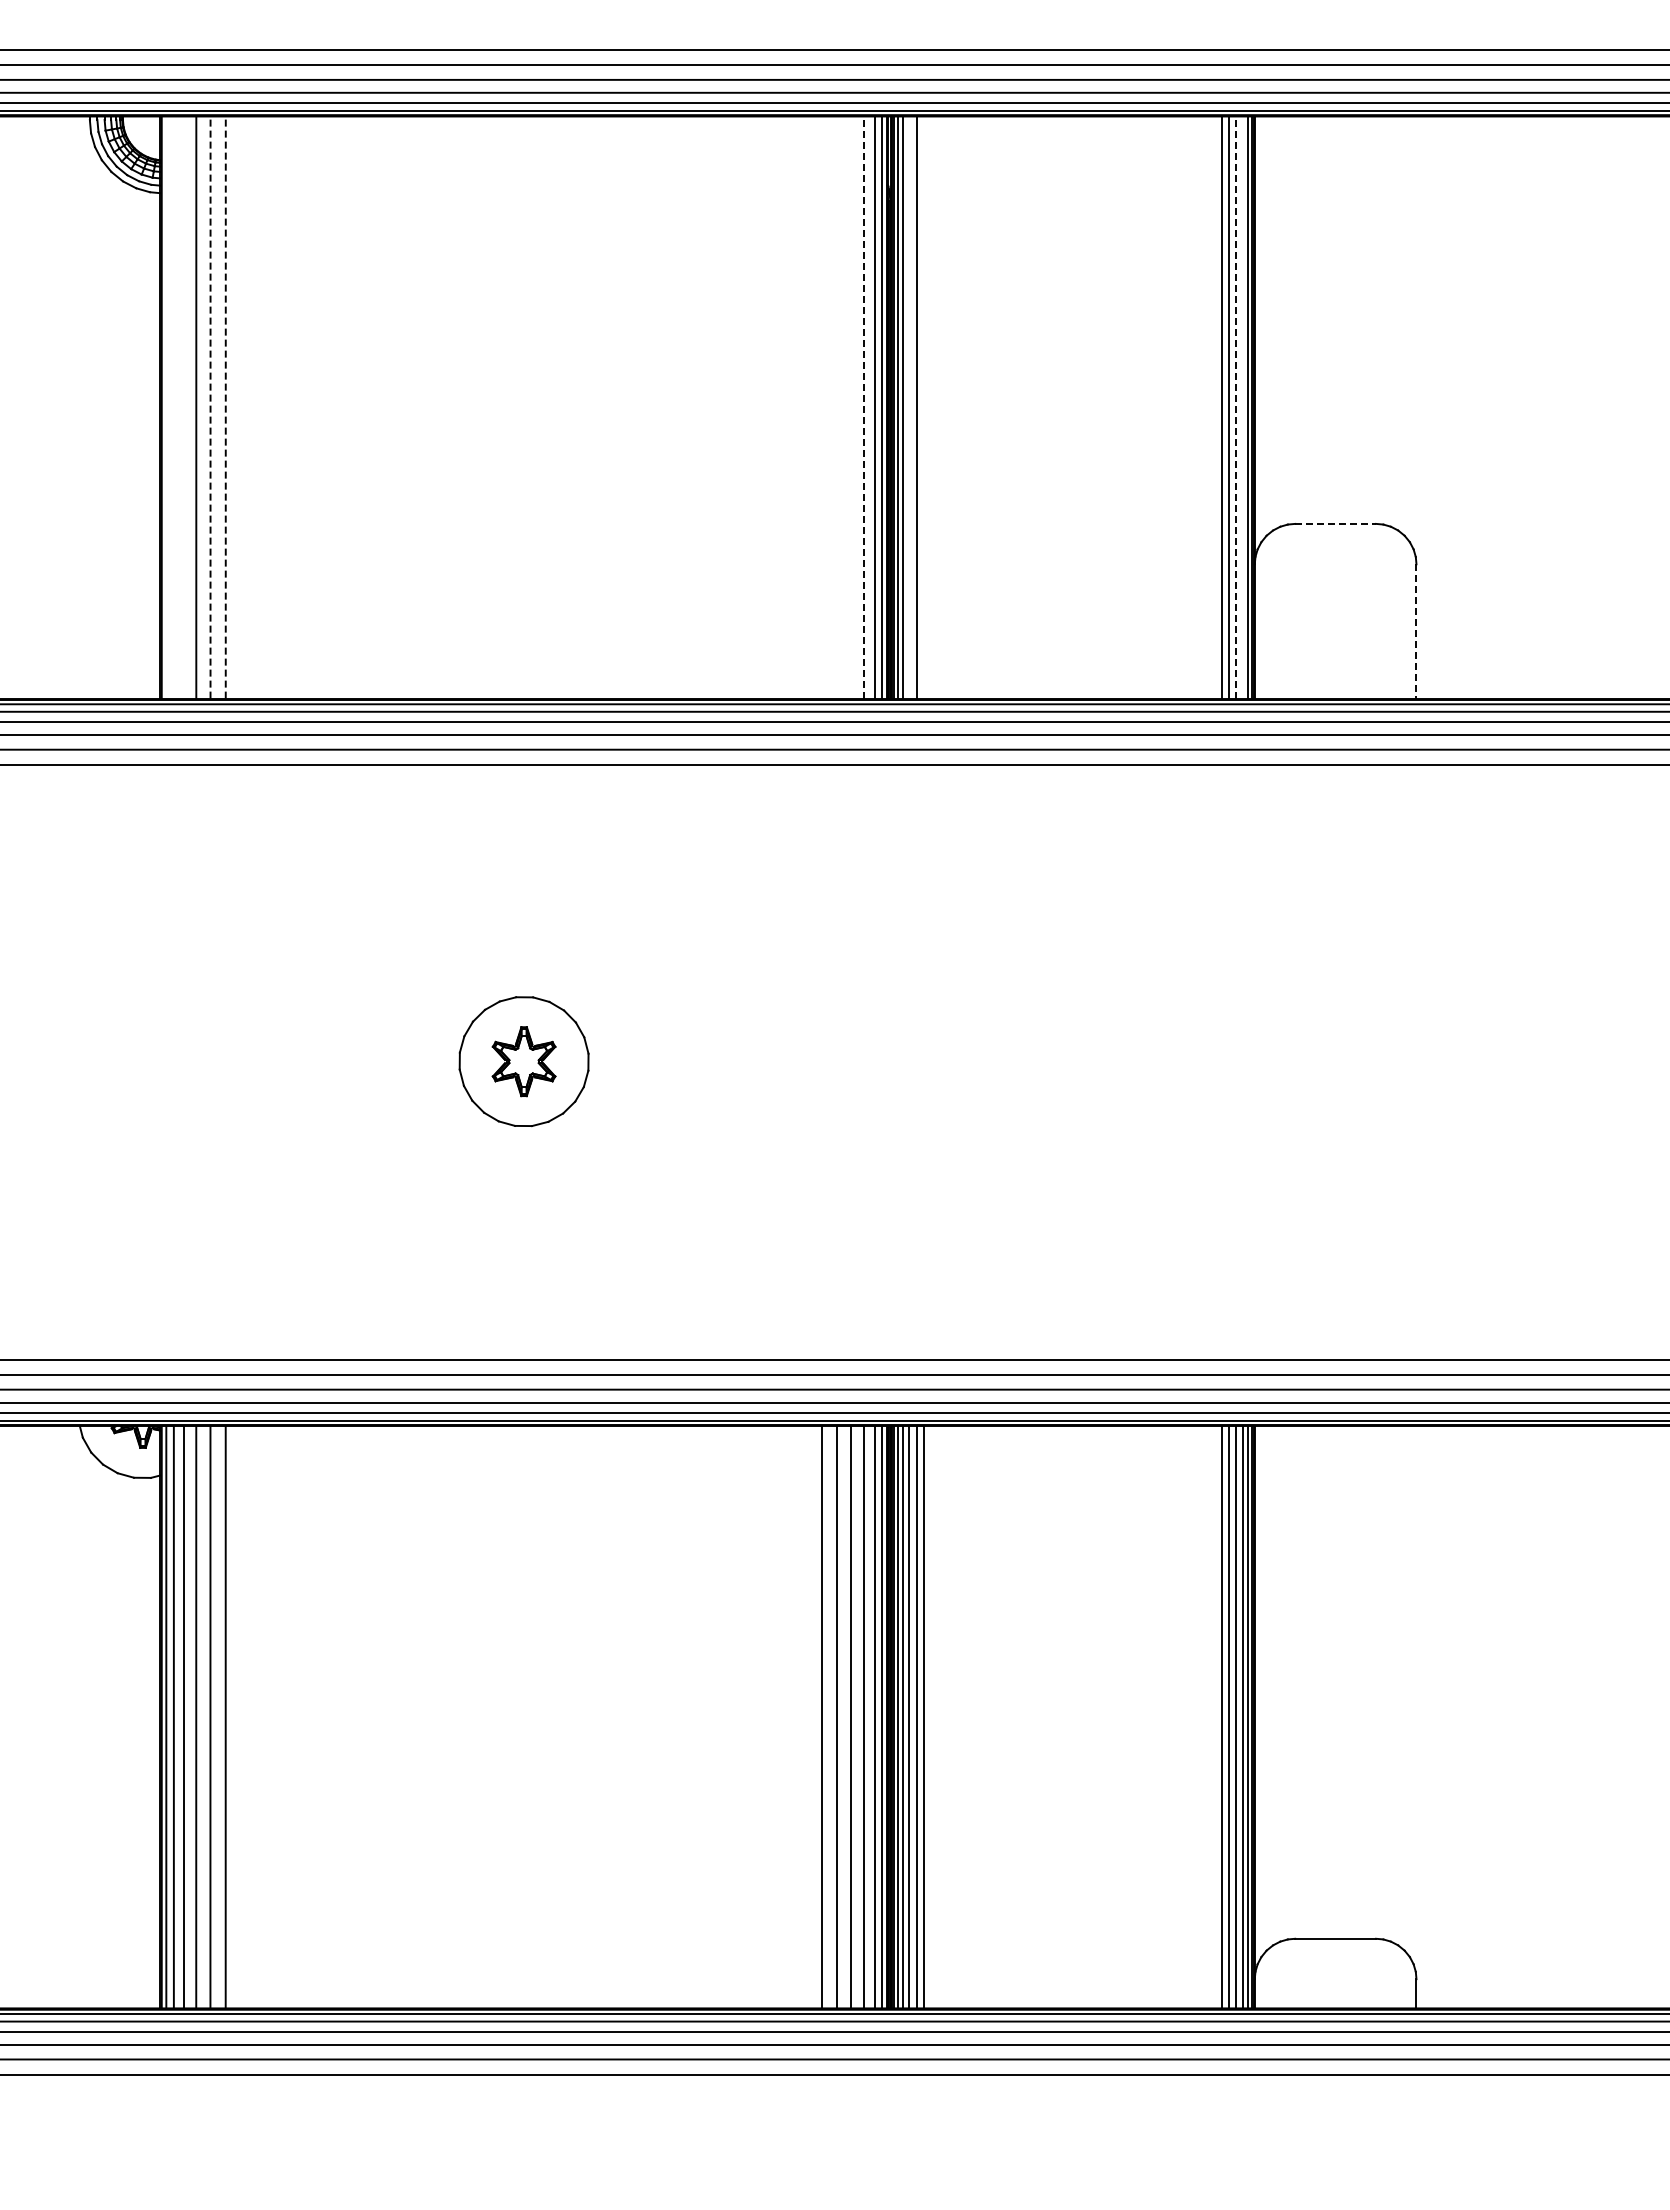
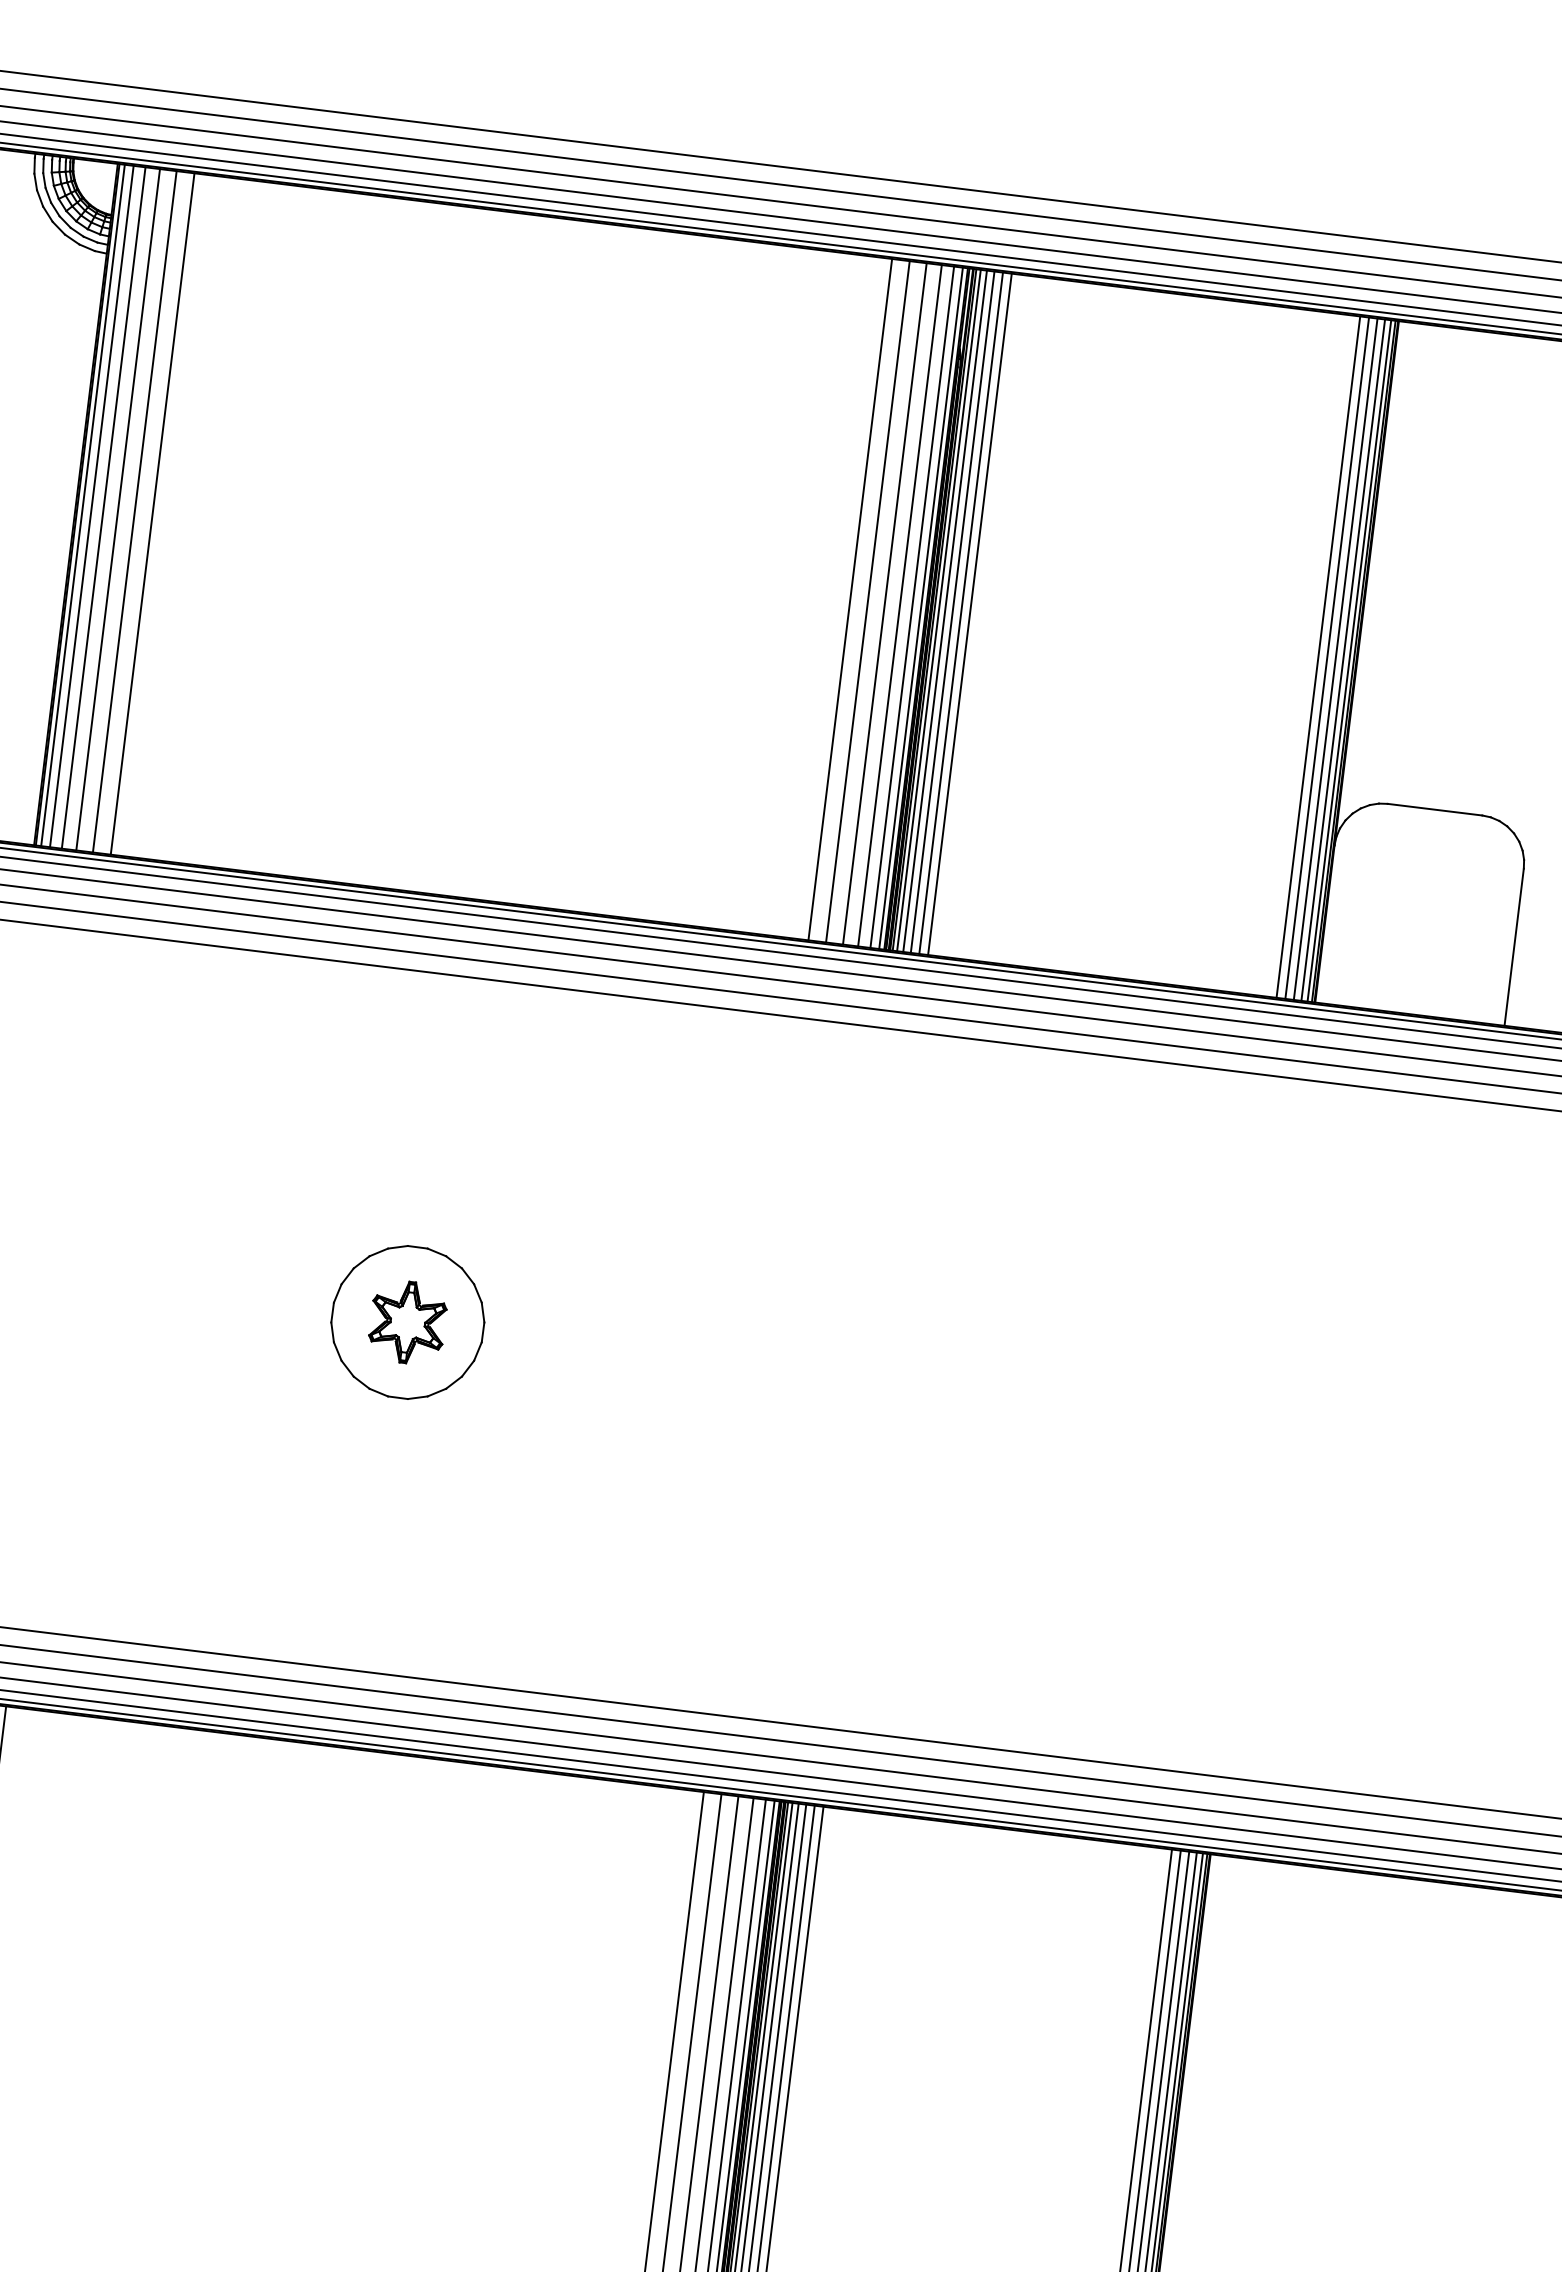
line: (166, 407) -> (83, 505), added
line: (173, 407) -> (91, 506), added
line: (183, 407) -> (103, 507), added
line: (210, 407) -> (134, 511), dashed -> solid
line: (225, 407) -> (152, 513), dashed -> solid
line: (821, 407) -> (849, 599), added
line: (836, 407) -> (867, 601), added
line: (851, 407) -> (885, 603), added
line: (864, 407) -> (900, 605), dashed -> solid
line: (909, 407) -> (952, 612), added
line: (924, 407) -> (970, 614), added
line: (1236, 407) -> (1335, 659), dashed -> solid
line: (1242, 407) -> (1342, 660), added
line: (1336, 523) -> (1436, 809), dashed -> solid
line: (1416, 631) -> (1514, 947), dashed -> solid

